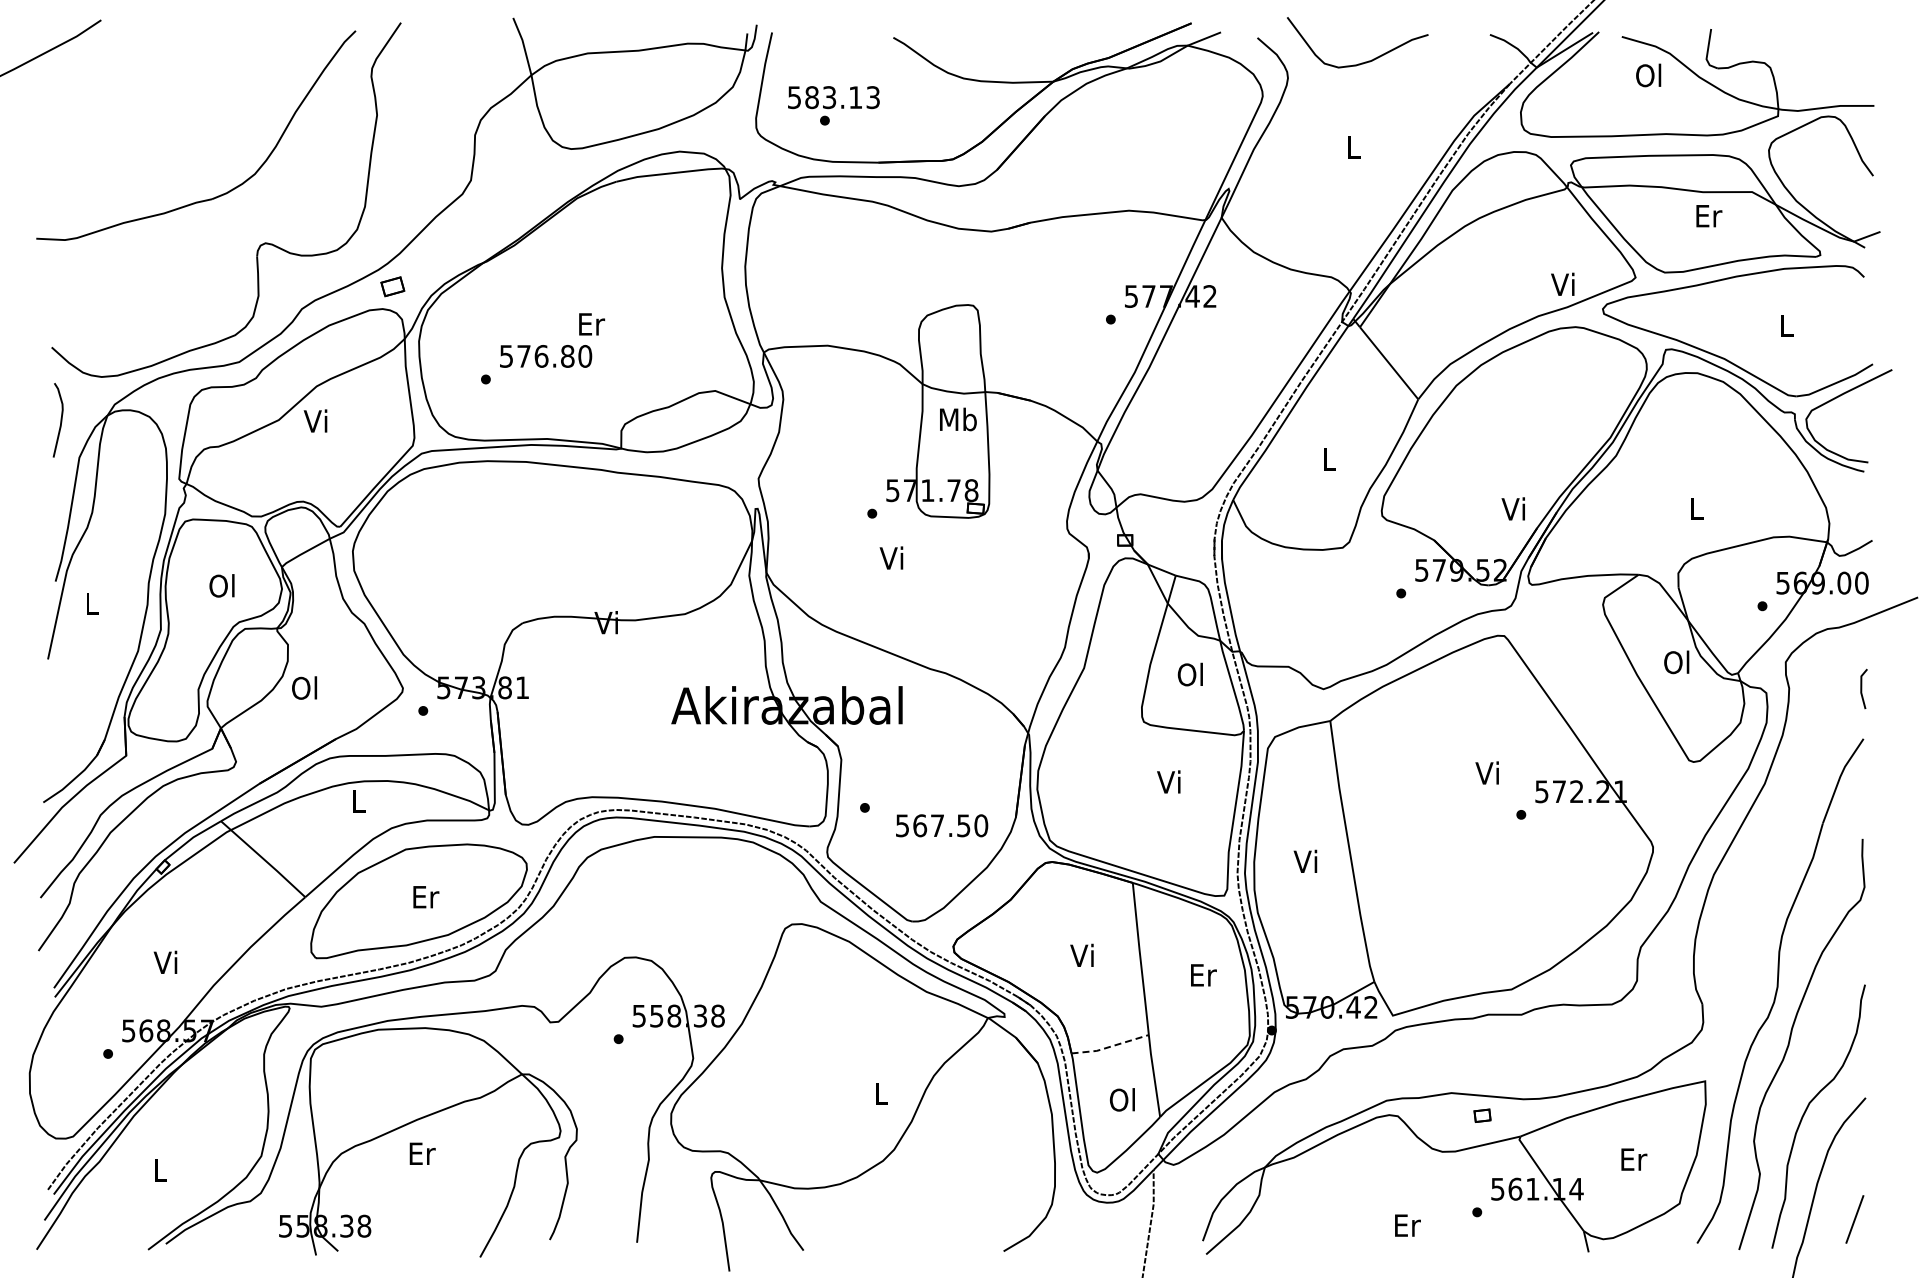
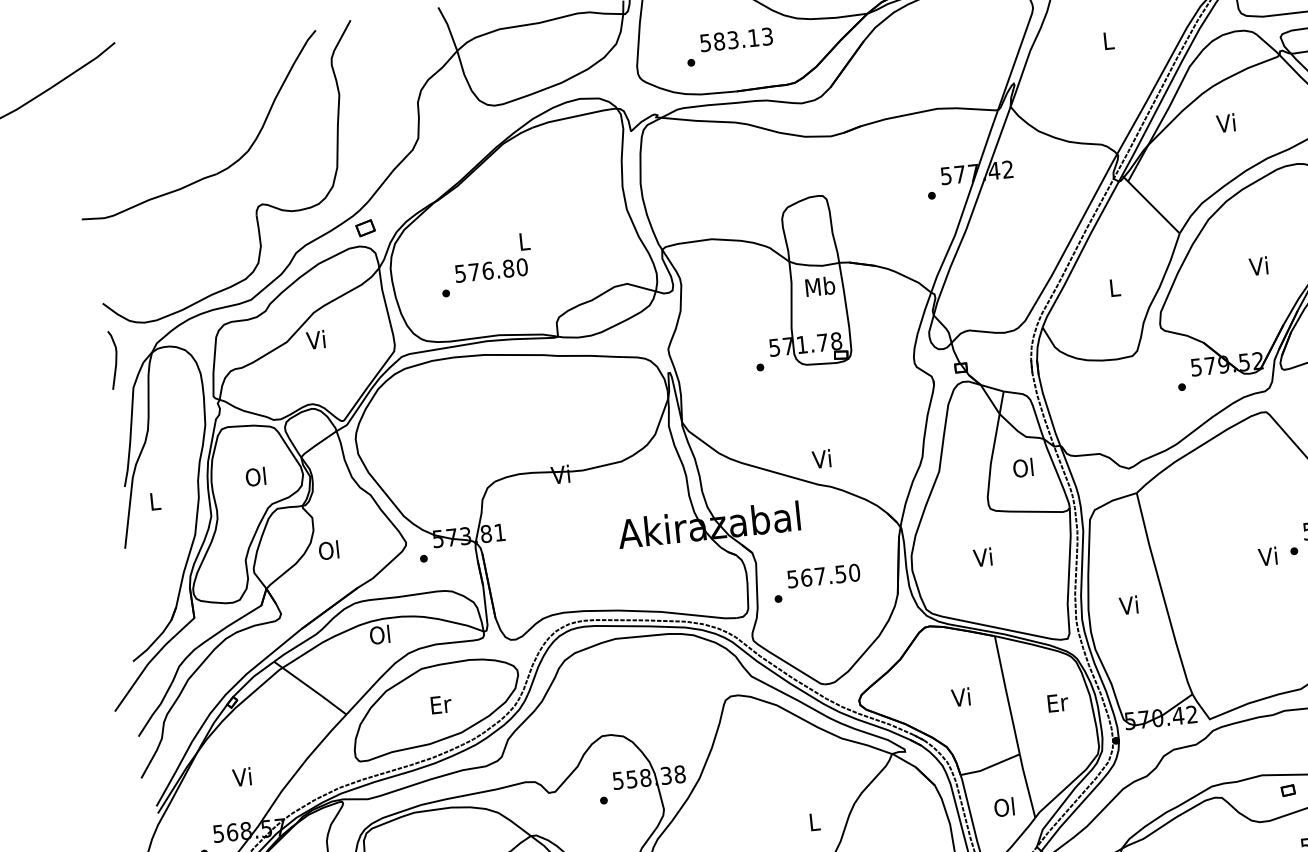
text: (833, 97) -> (736, 39), moved
text: (1562, 283) -> (1225, 122), moved
text: (592, 324) -> (525, 241), Er -> L
text: (1512, 508) -> (1257, 265), moved
text: (891, 557) -> (821, 458), moved
text: (1486, 772) -> (1267, 556), moved
text: (1168, 781) -> (982, 557), moved
text: (357, 800) -> (379, 634), L -> Ol
text: (942, 825) -> (824, 575), moved
line: (1110, 1046) -> (990, 766), dashed -> solid

